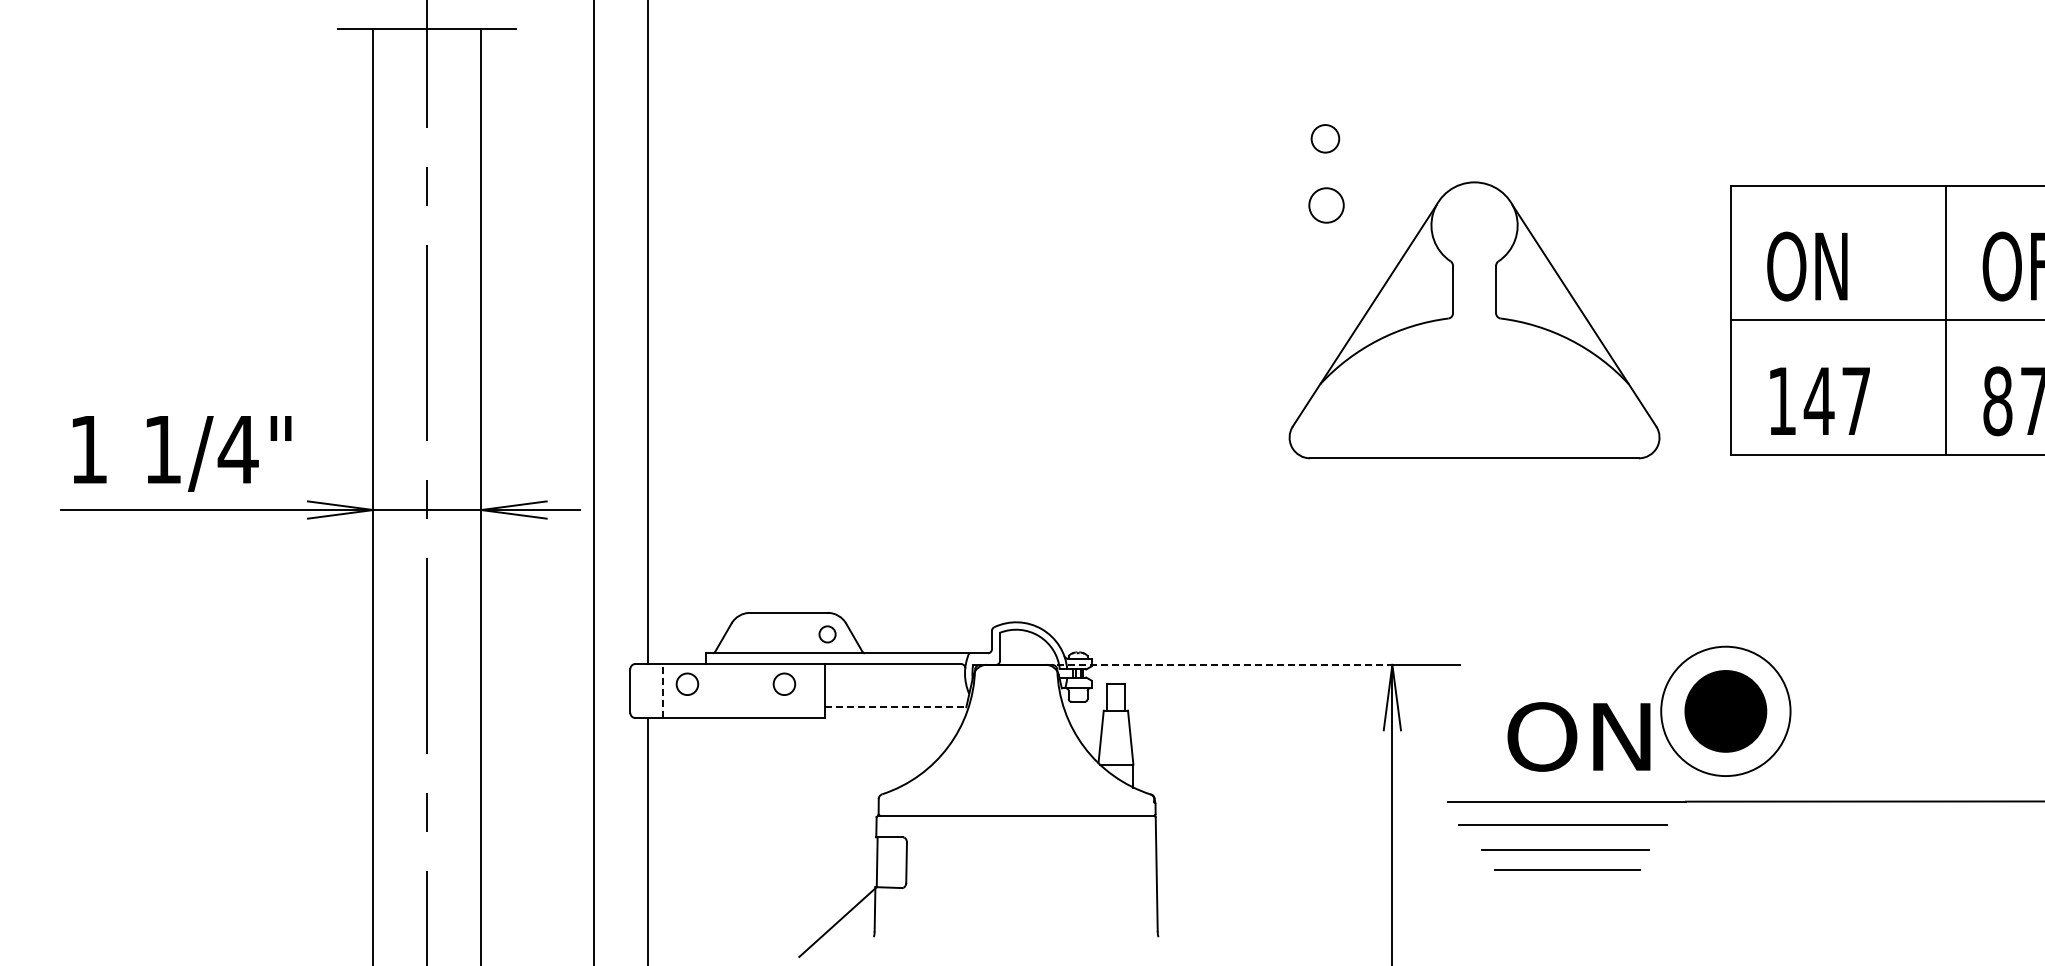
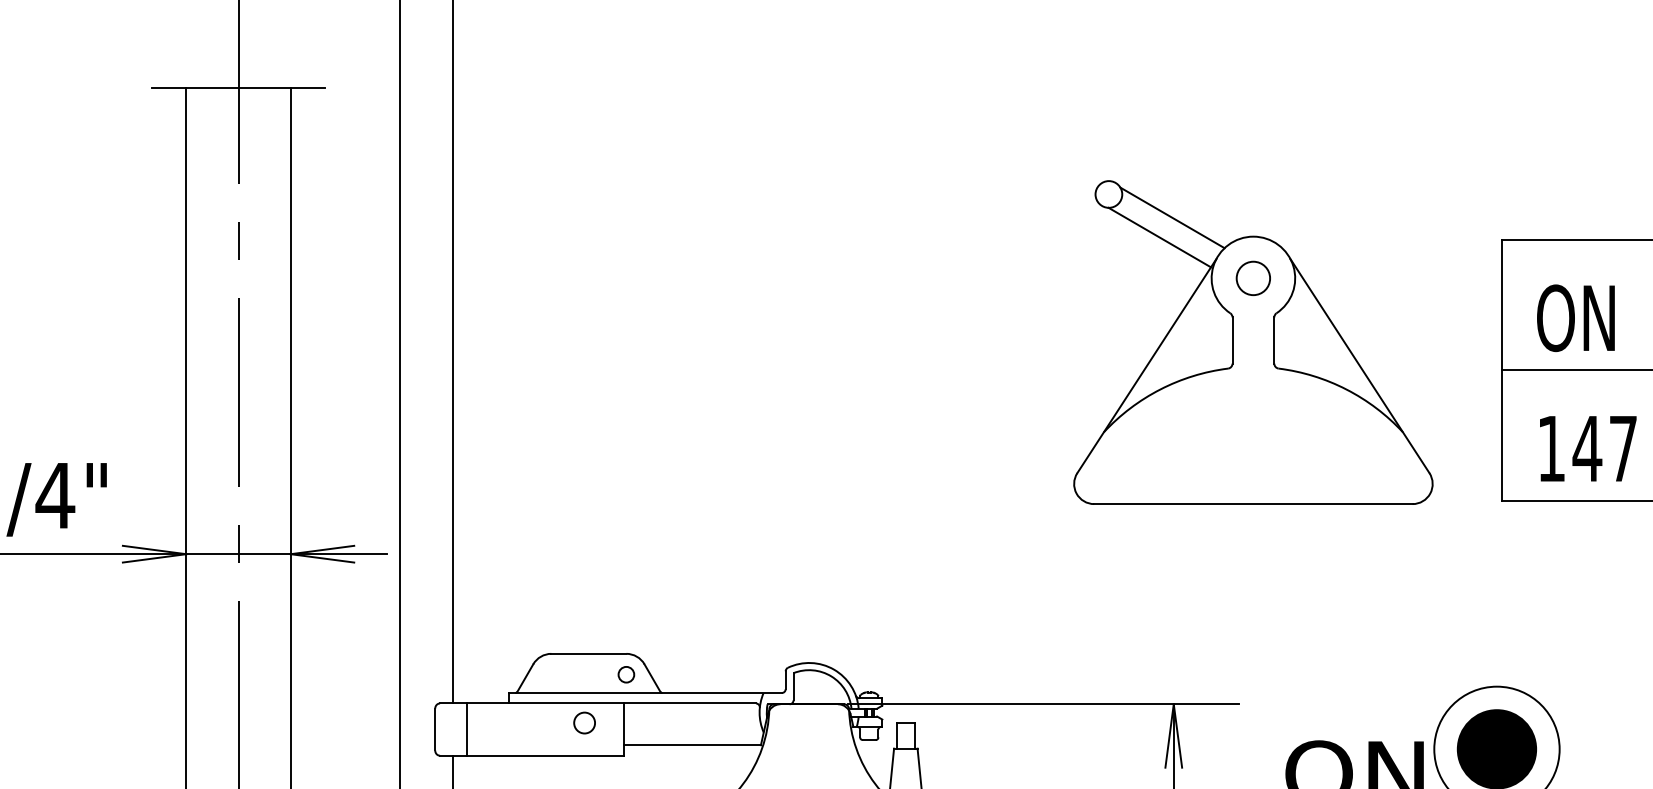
line: (1390, 162) -> (1171, 217), added
line: (1377, 183) -> (1159, 237), added
circle: (1326, 205) -> (1253, 278), moved
line: (1224, 664) -> (1011, 703), dashed -> solid
circle: (687, 683) -> (490, 722), removed
line: (663, 691) -> (467, 730), dashed -> solid
line: (895, 707) -> (692, 745), dashed -> solid

